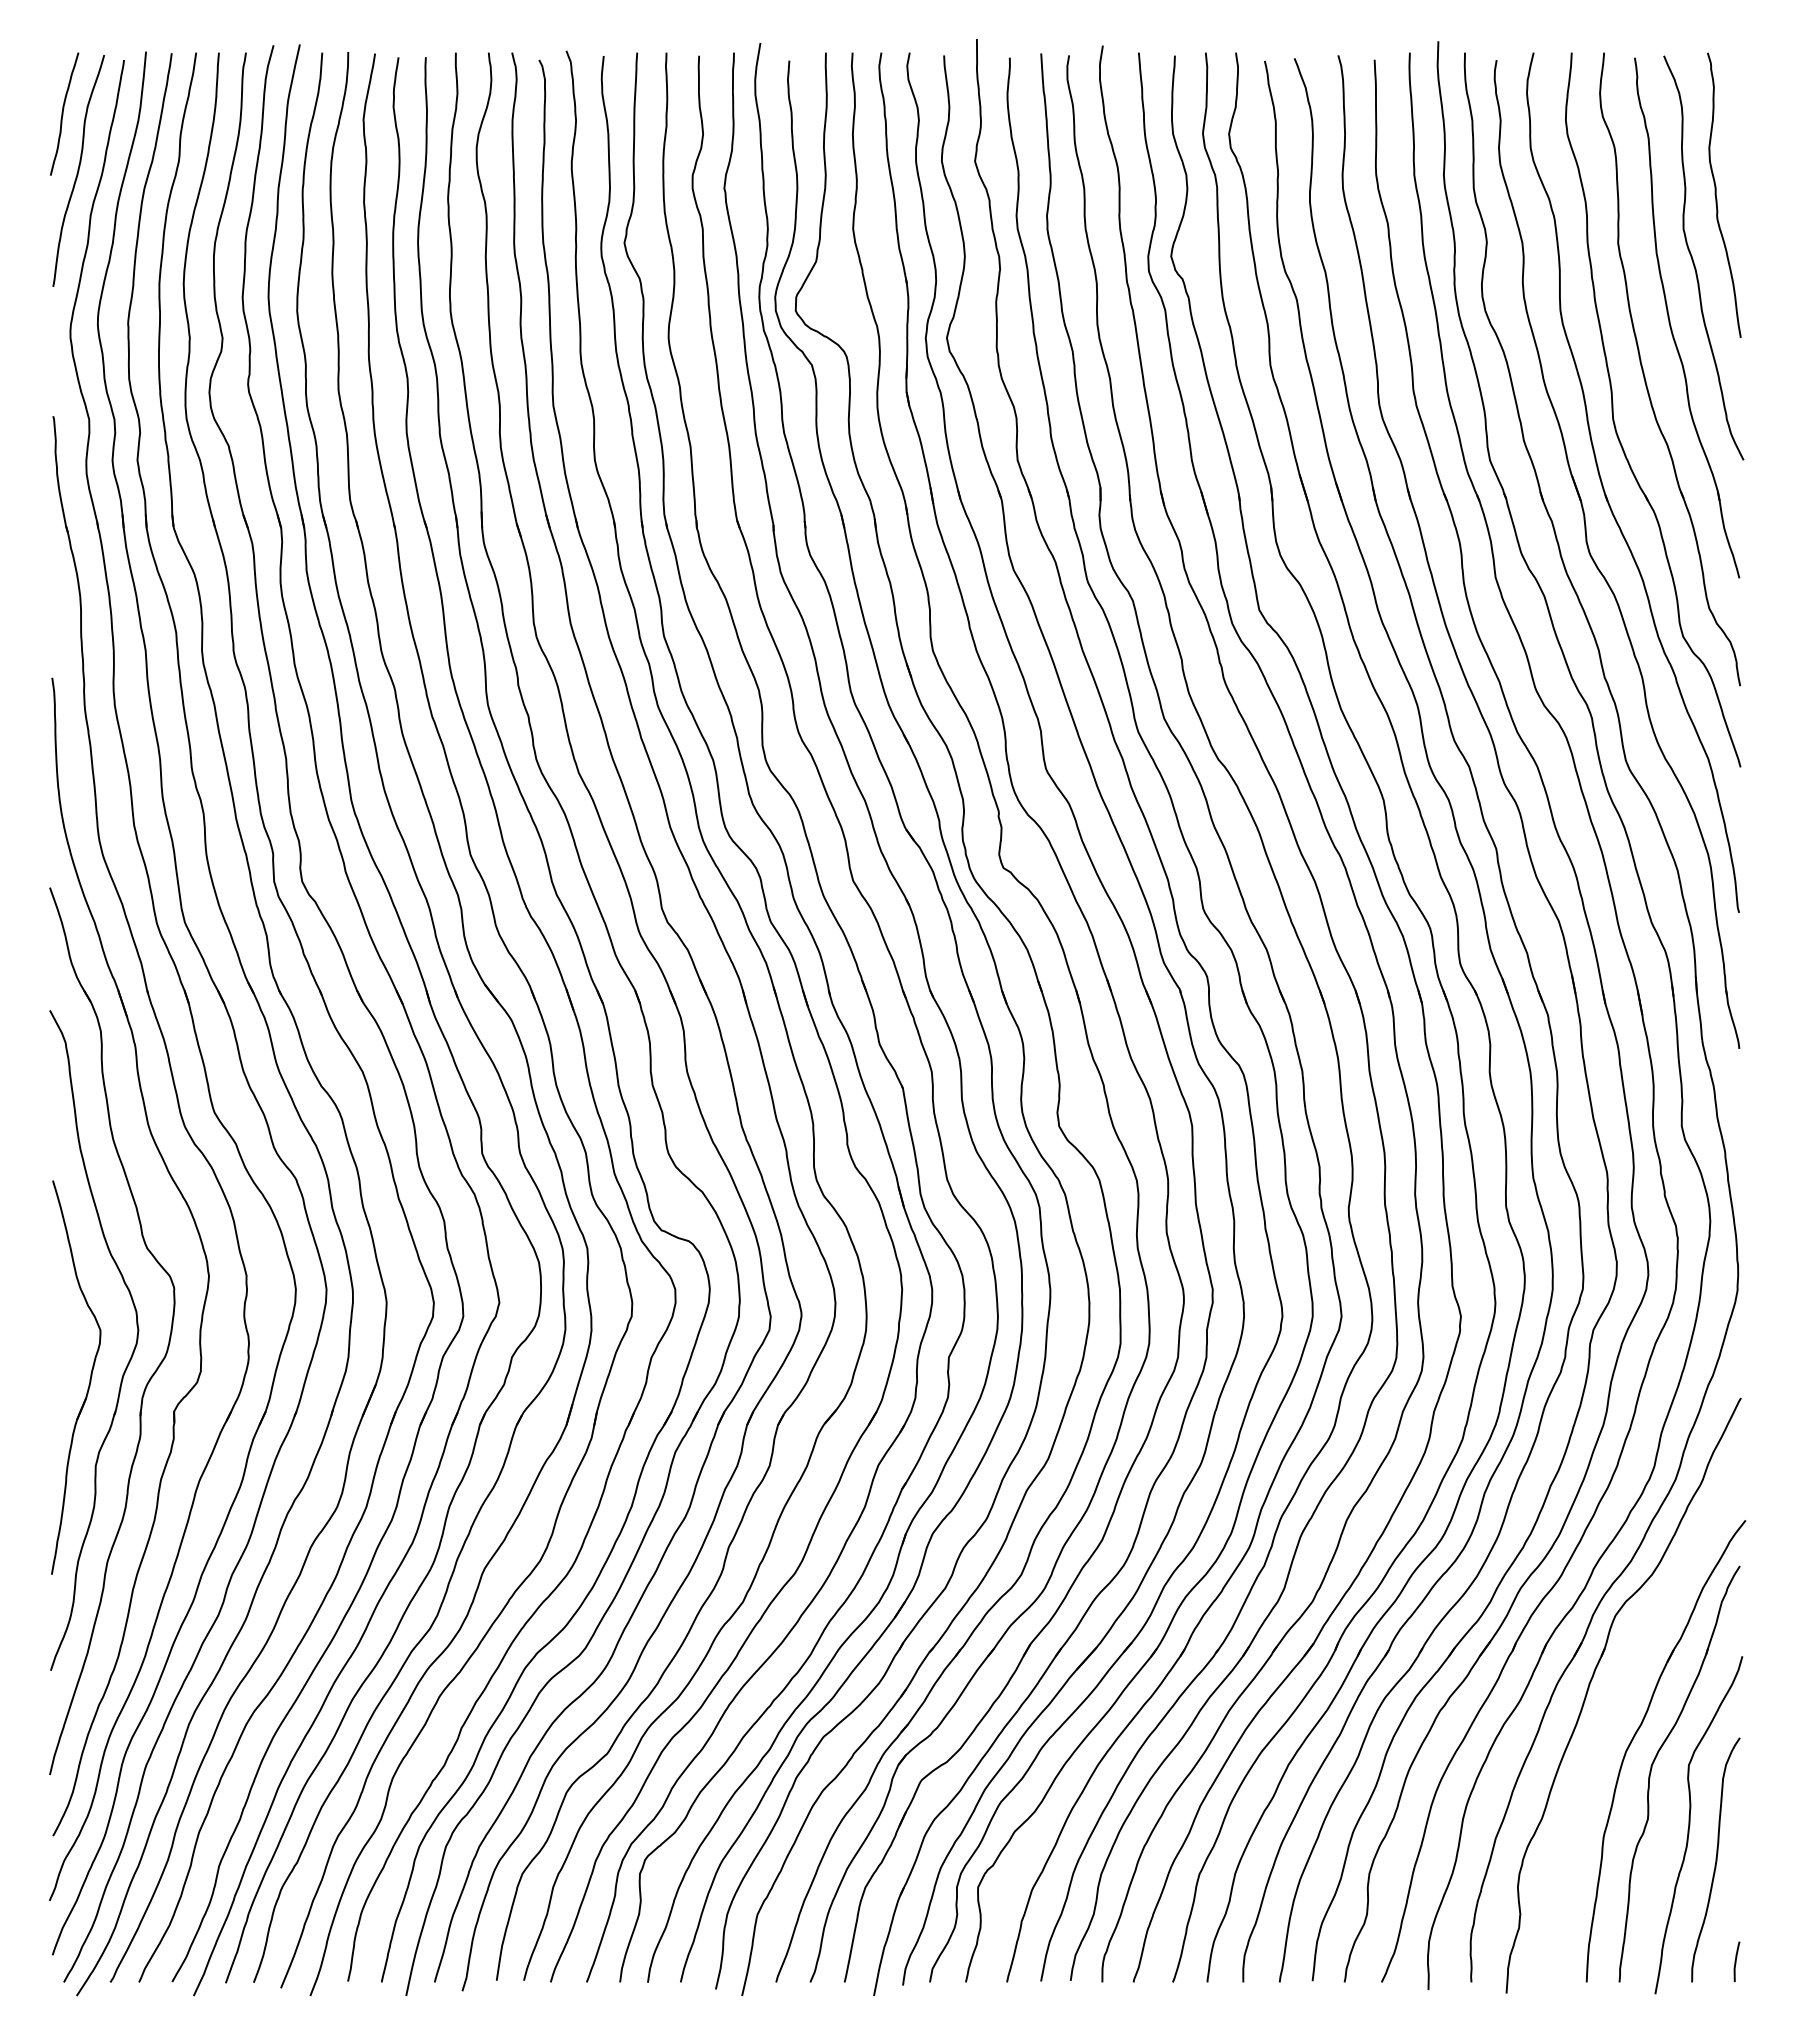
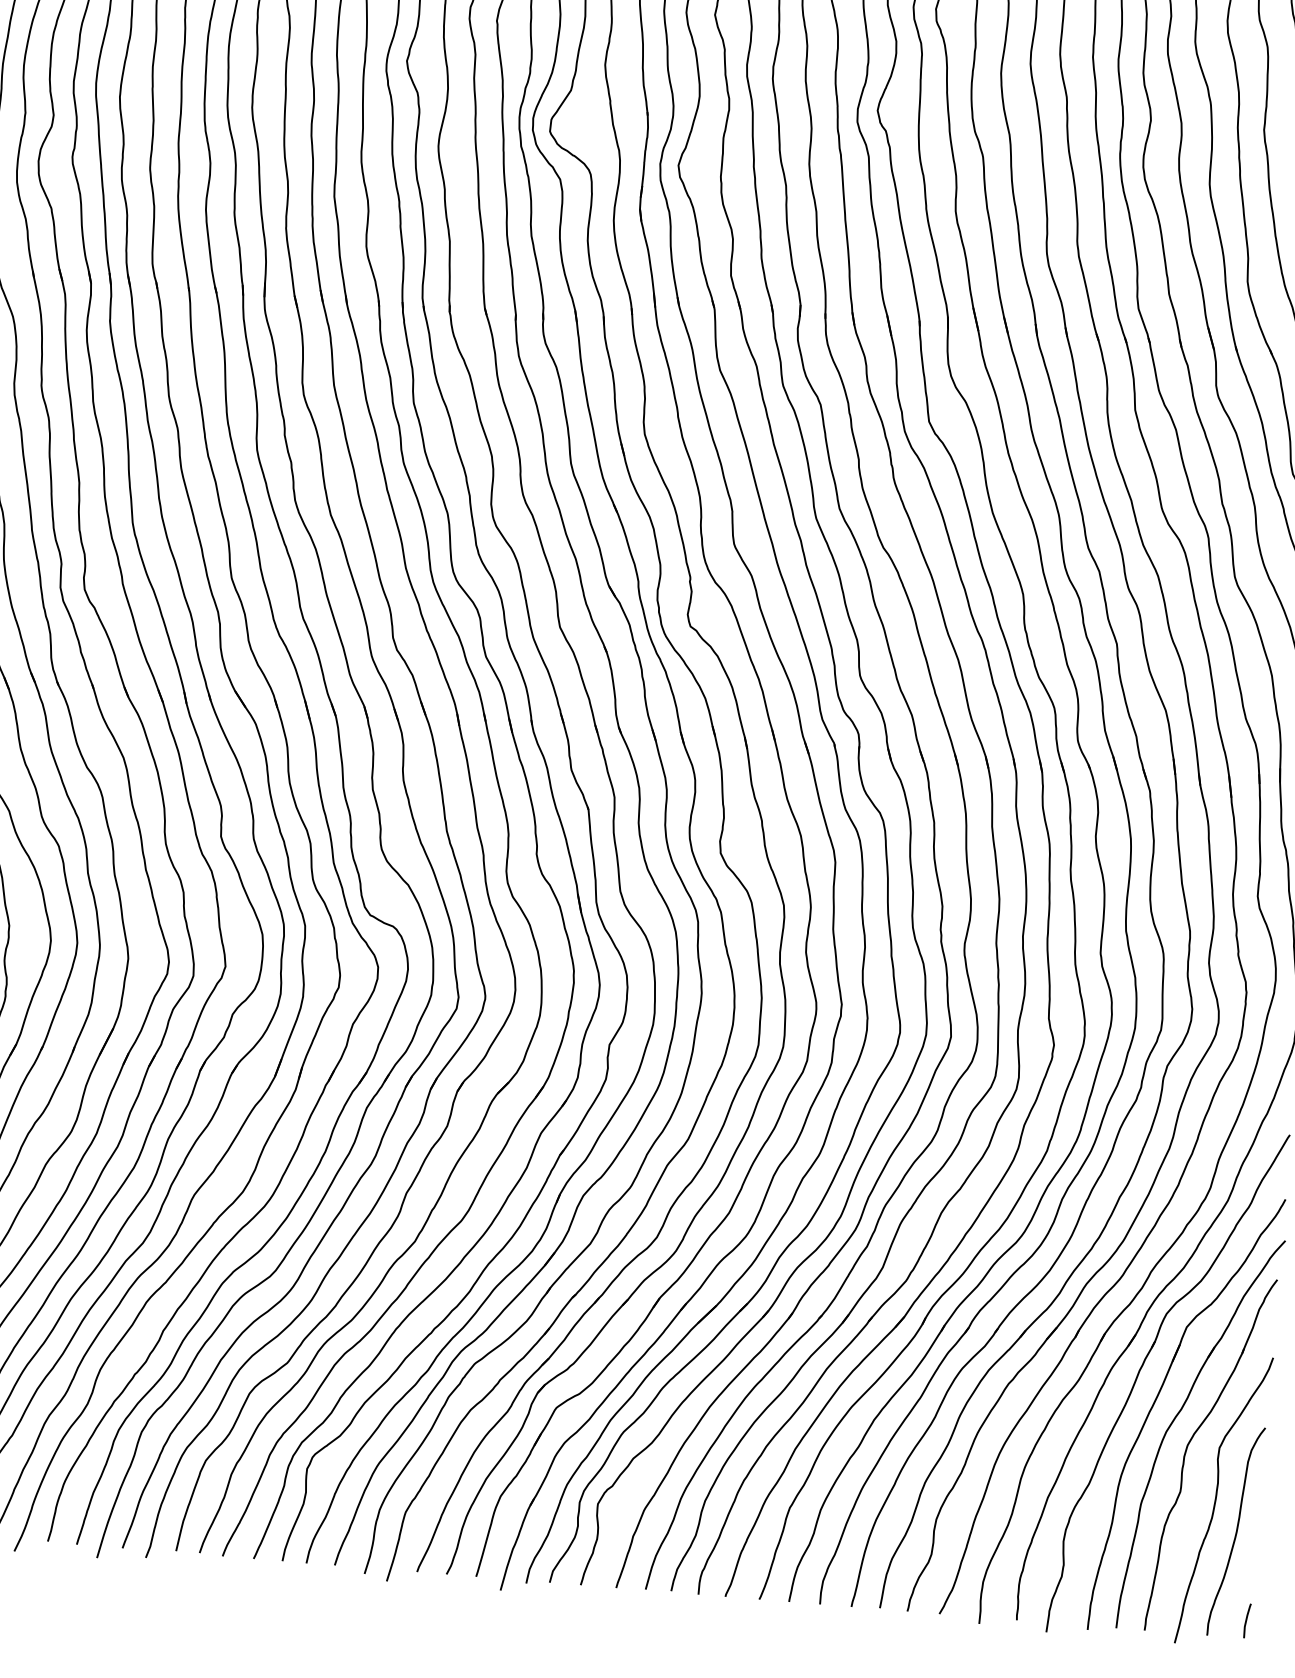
part: (1611, 1717) -> (1156, 1401), added

